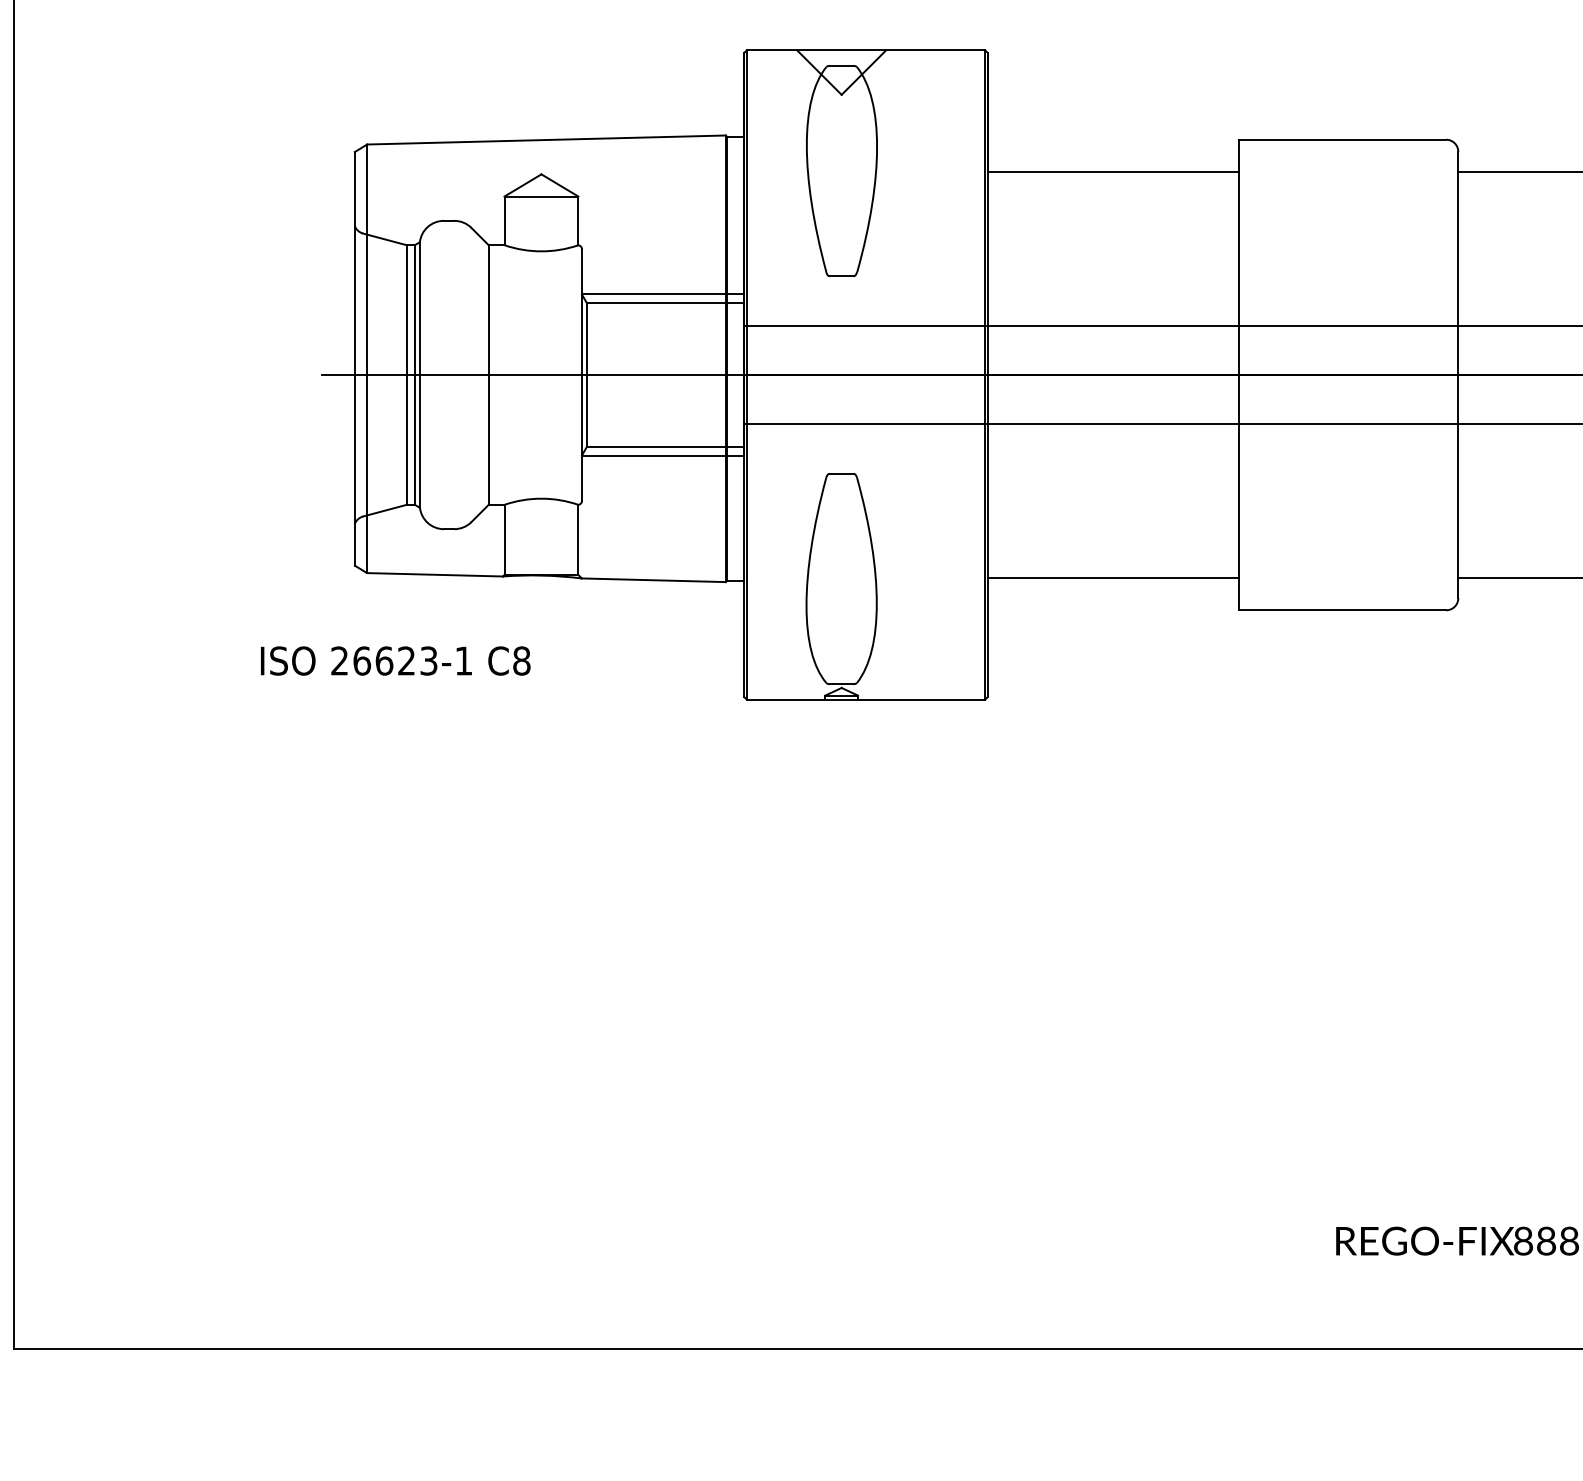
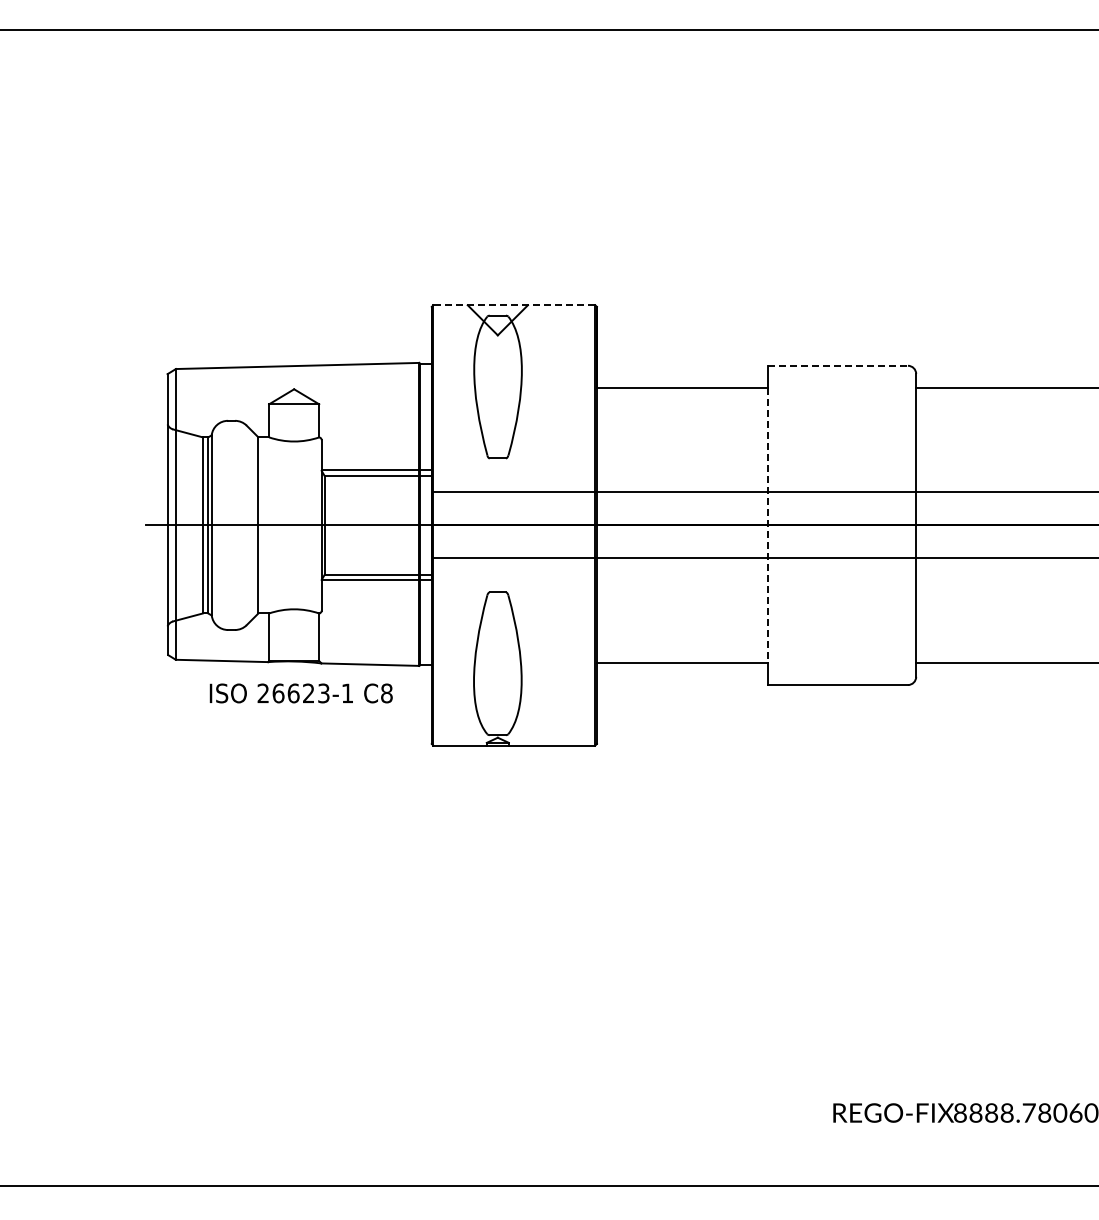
line: (866, 50) -> (514, 305), solid -> dashed
line: (1343, 139) -> (838, 365), solid -> dashed
line: (1239, 375) -> (767, 525), solid -> dashed
text: (394, 661) -> (300, 693), moved

